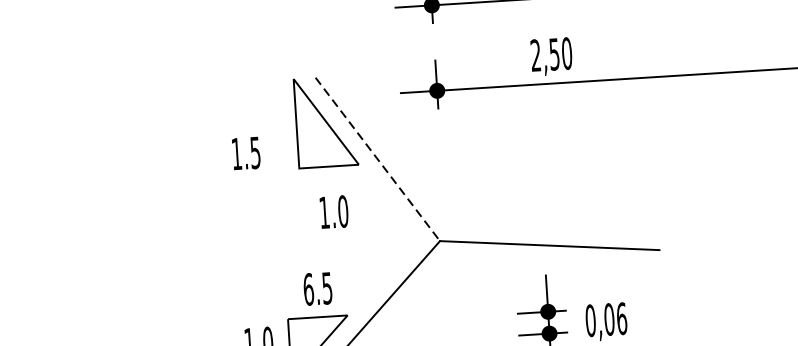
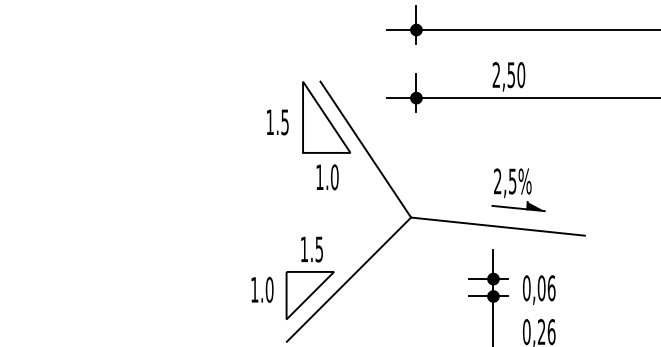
text: (246, 153) -> (277, 122), moved
line: (377, 159) -> (365, 149), dashed -> solid
part: (572, 197) -> (518, 189), added
text: (334, 212) -> (327, 177), moved
text: (308, 289) -> (304, 249), 6.5 -> 1.5

